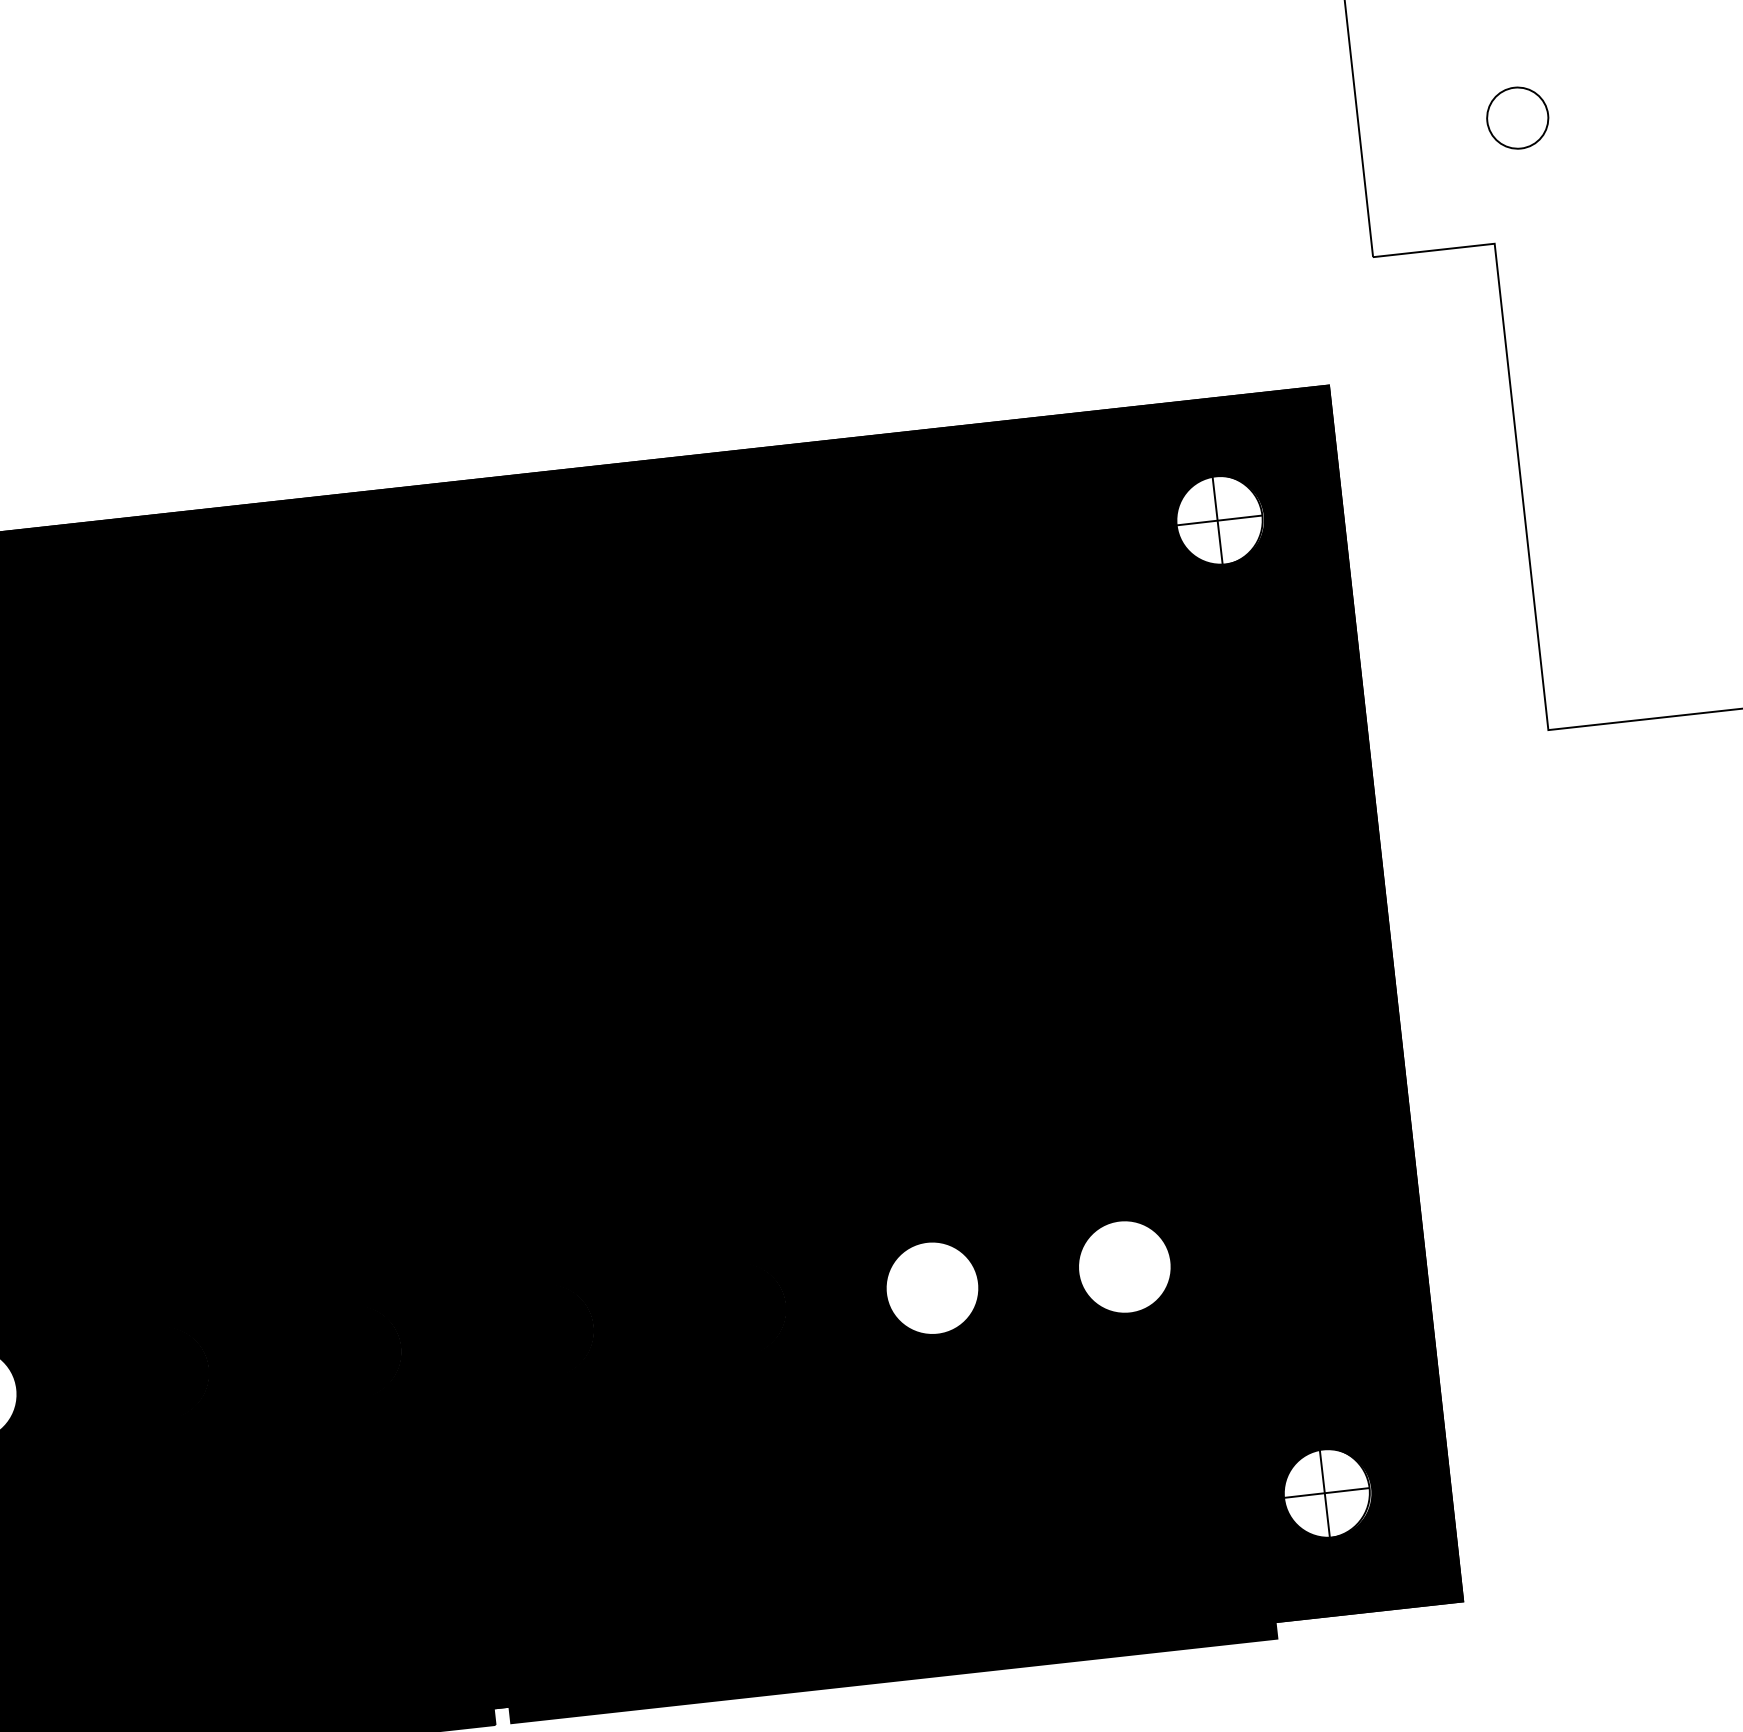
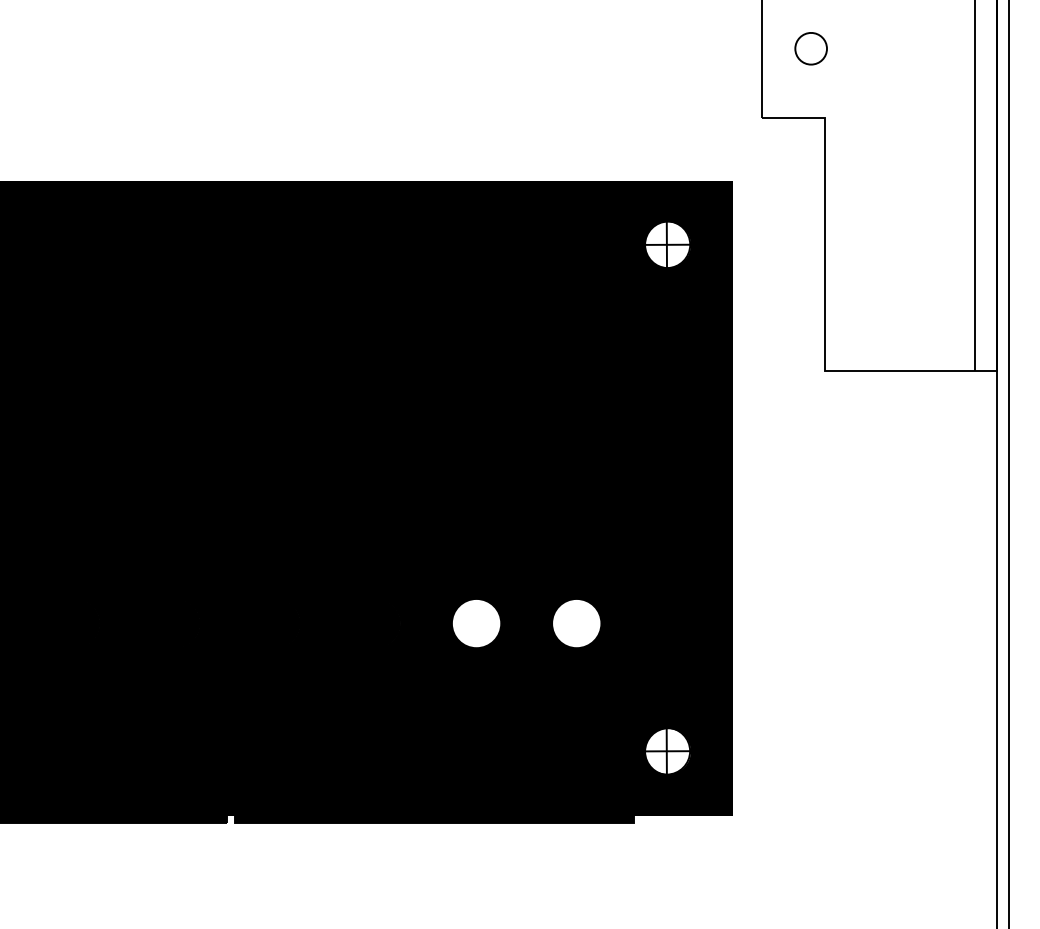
part: (1516, 117) -> (810, 48), moved

